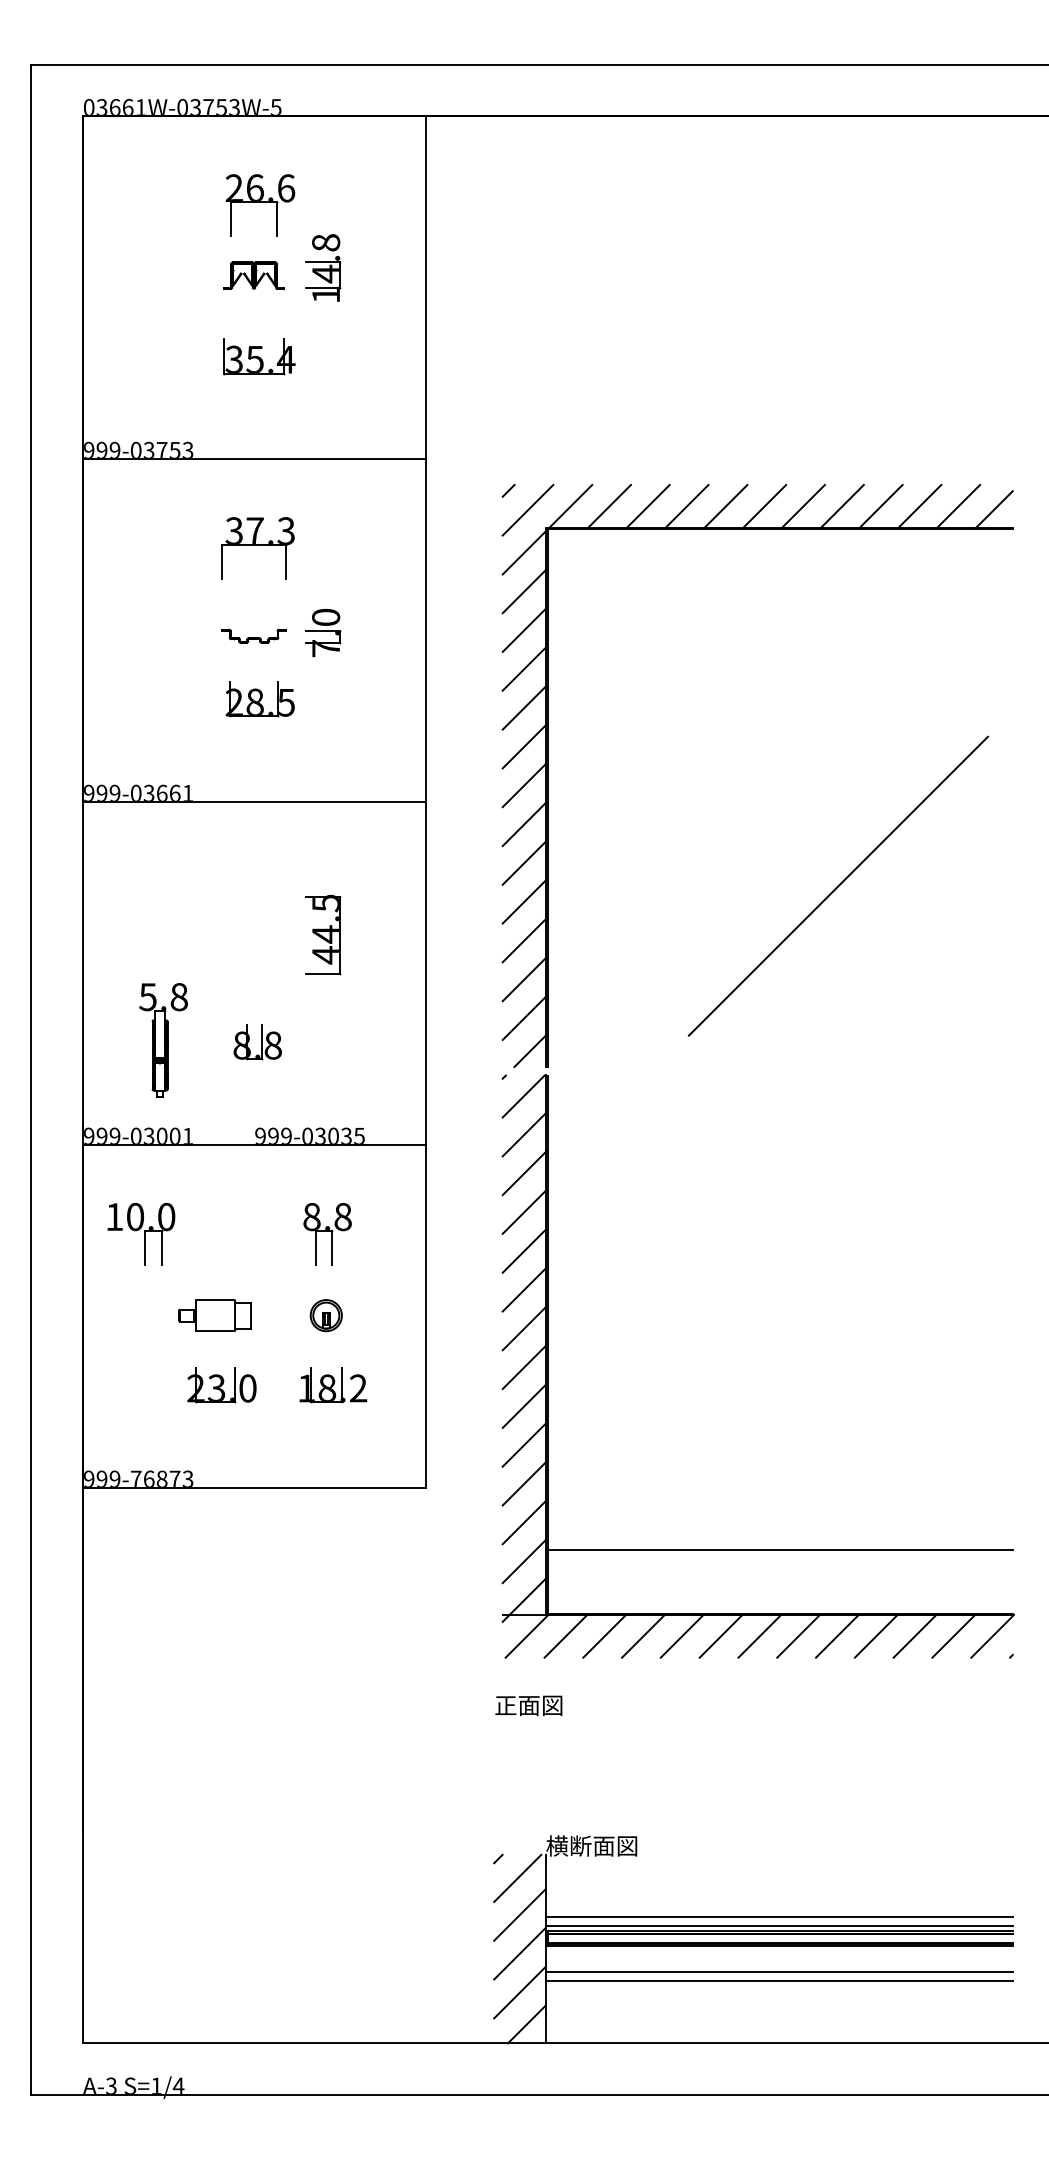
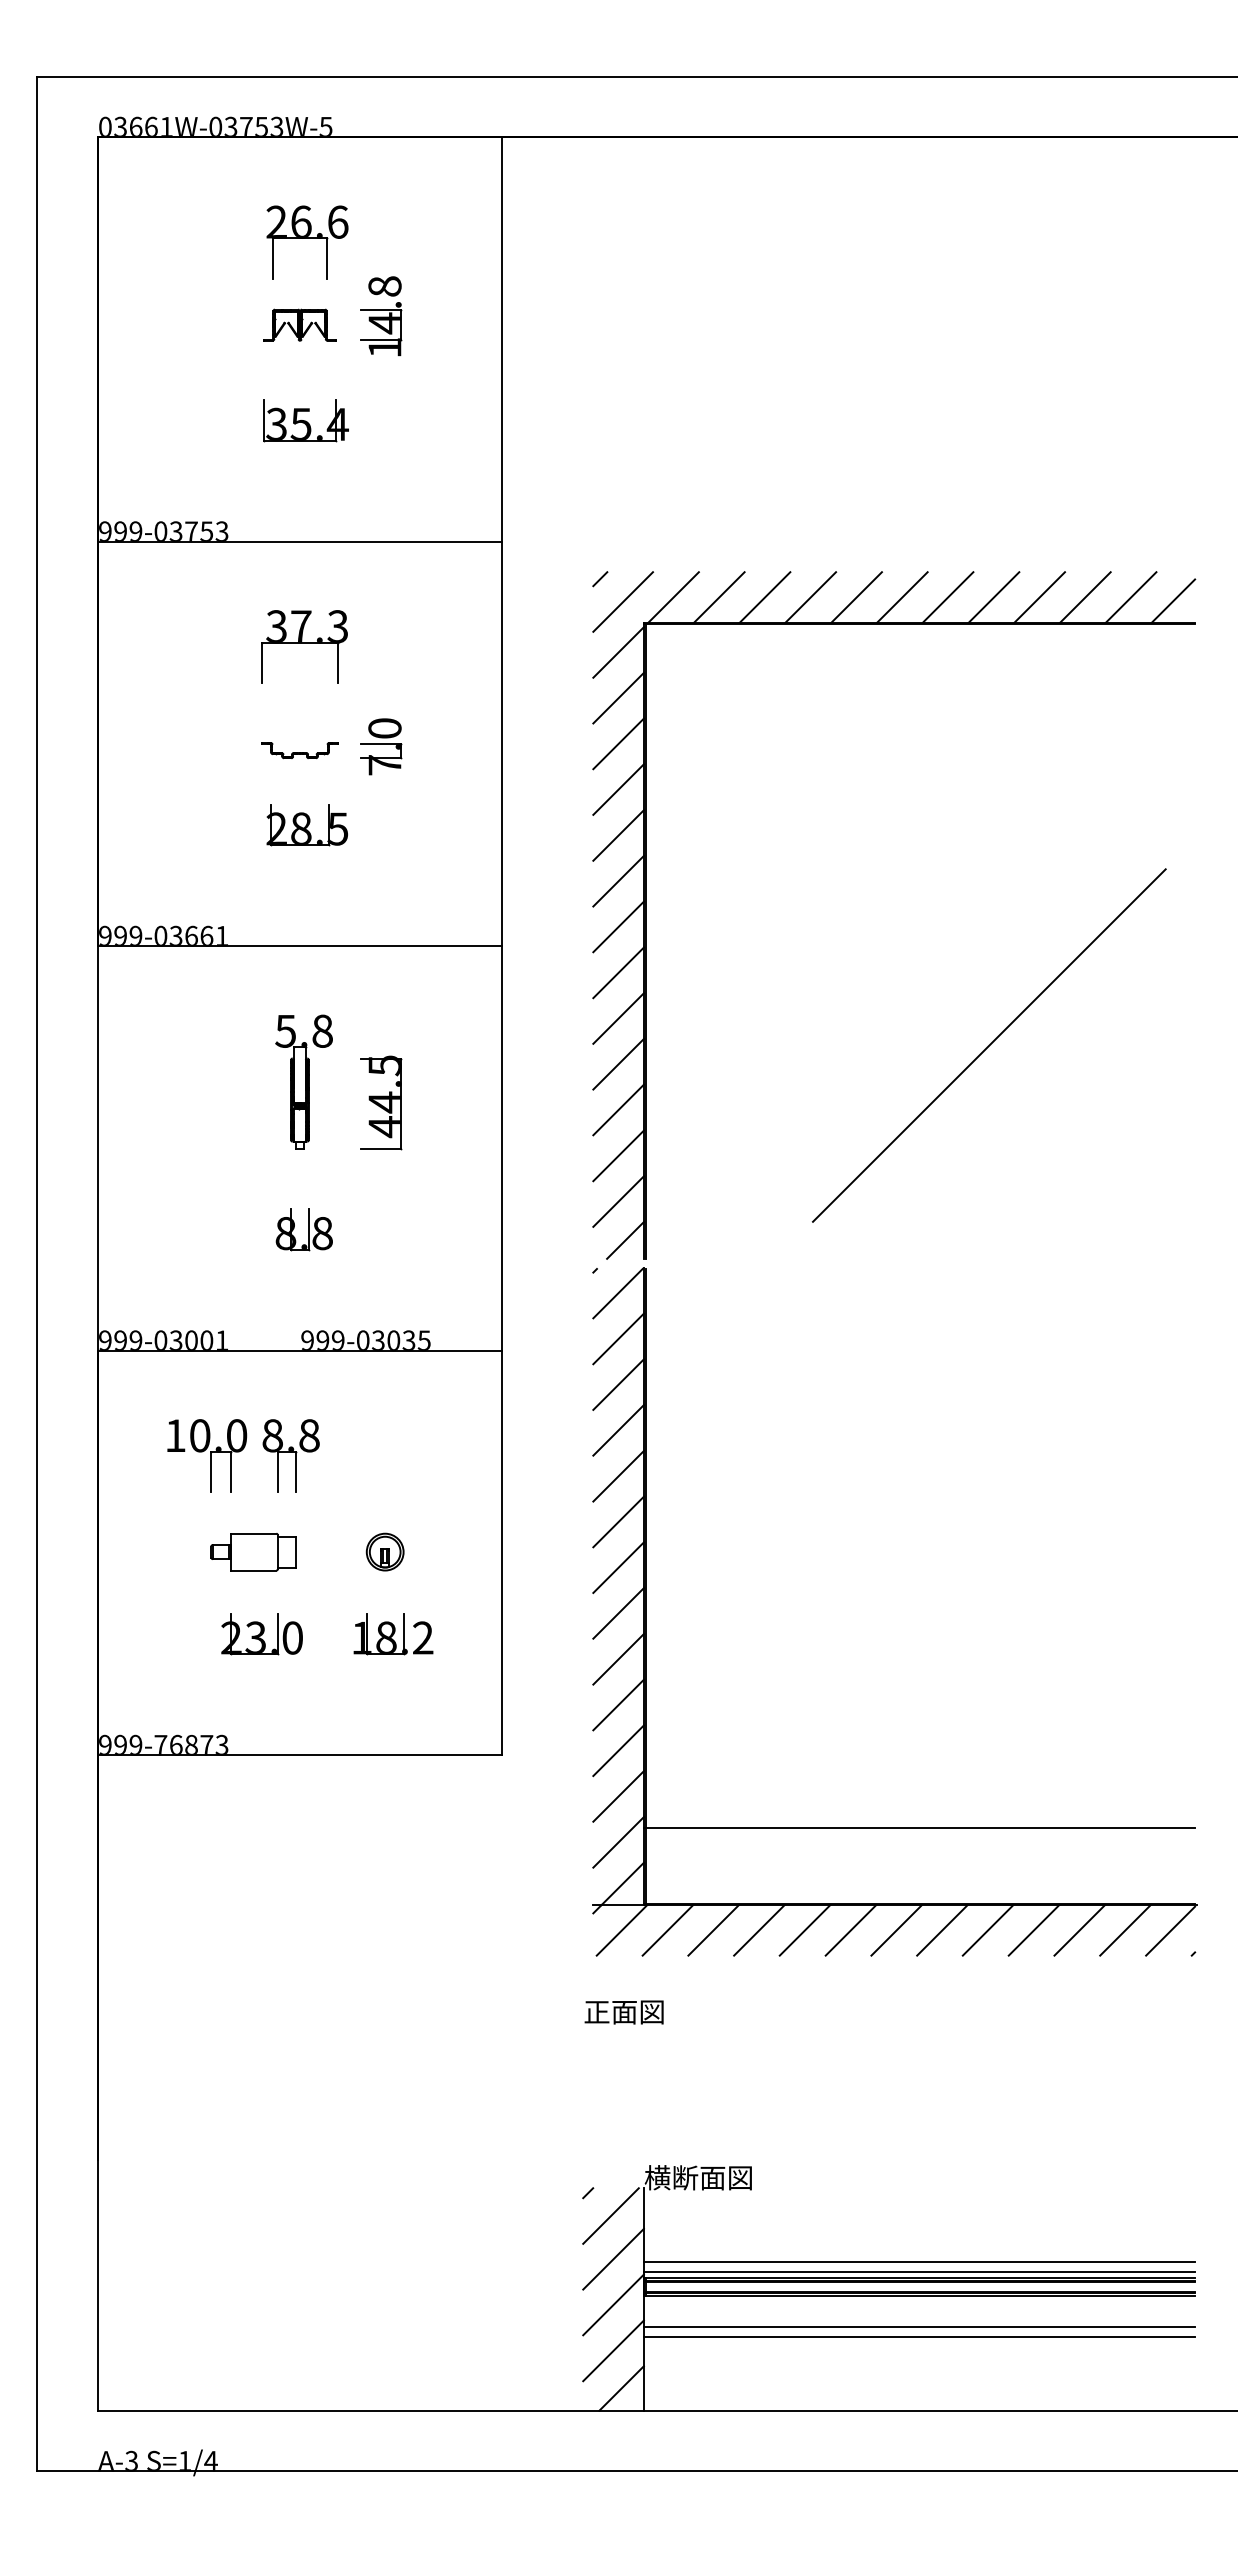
part: (163, 1040) -> (304, 1082), moved
part: (141, 1233) -> (207, 1455), moved
part: (327, 1234) -> (291, 1456), moved

